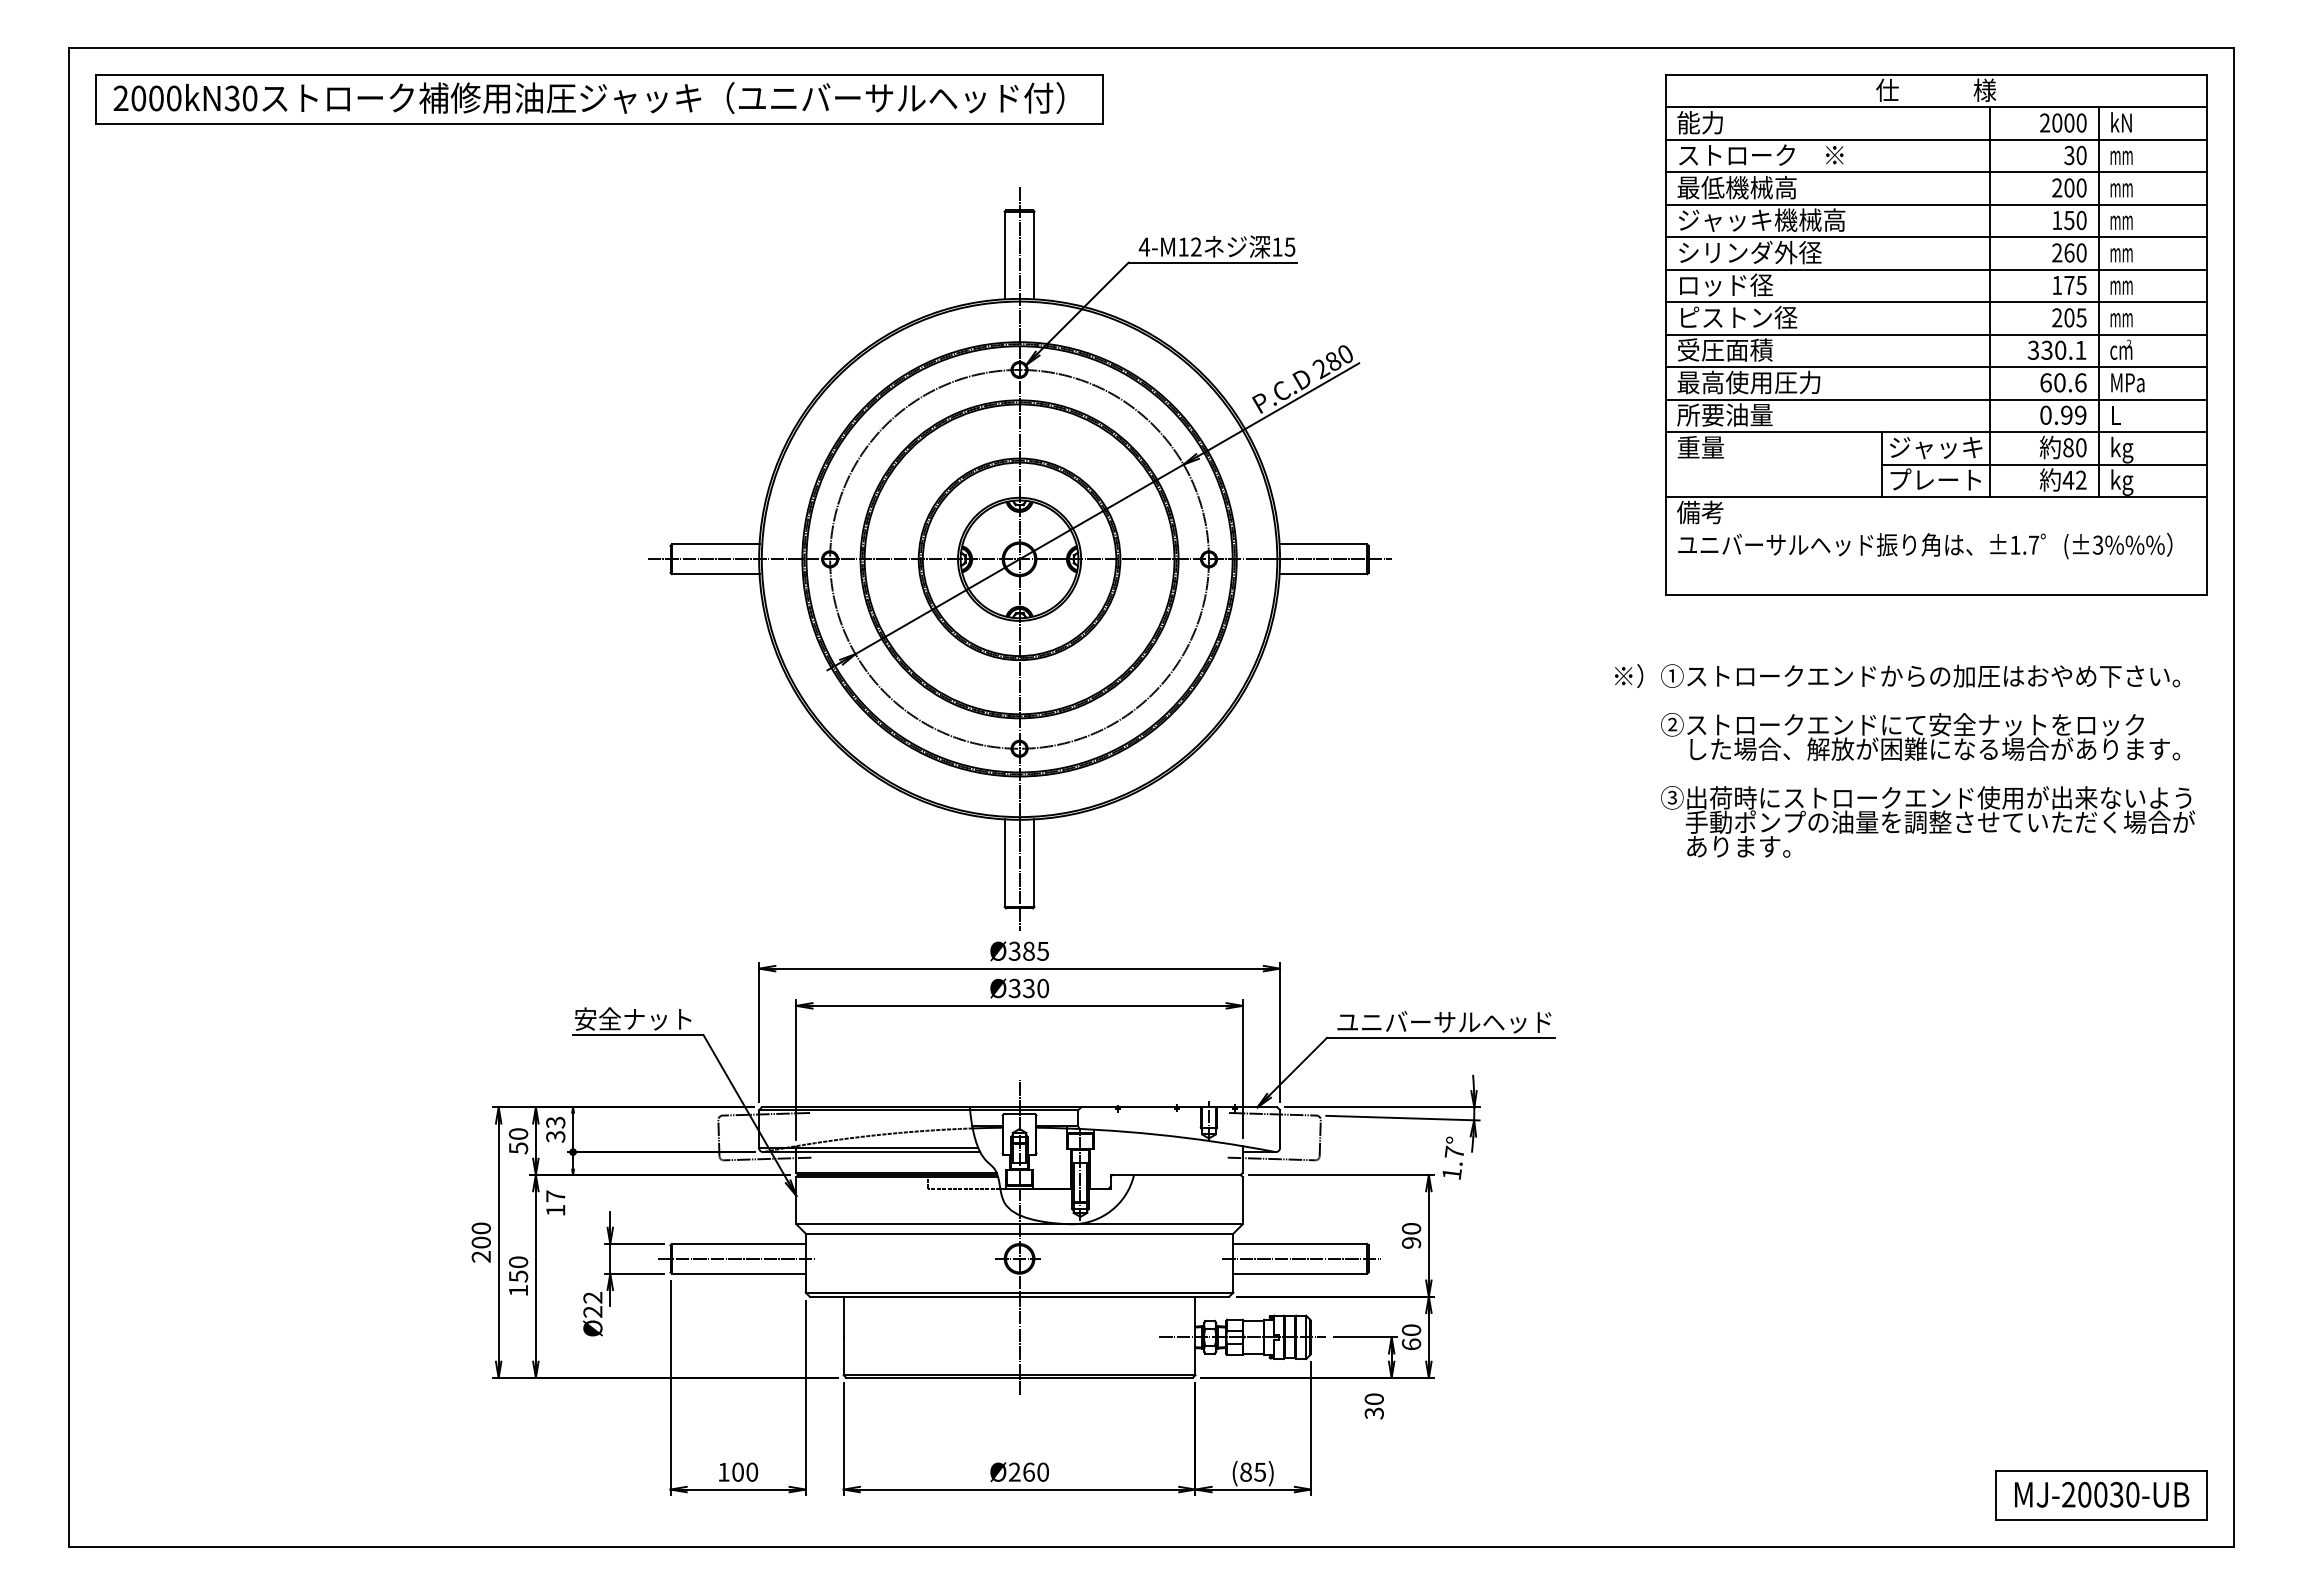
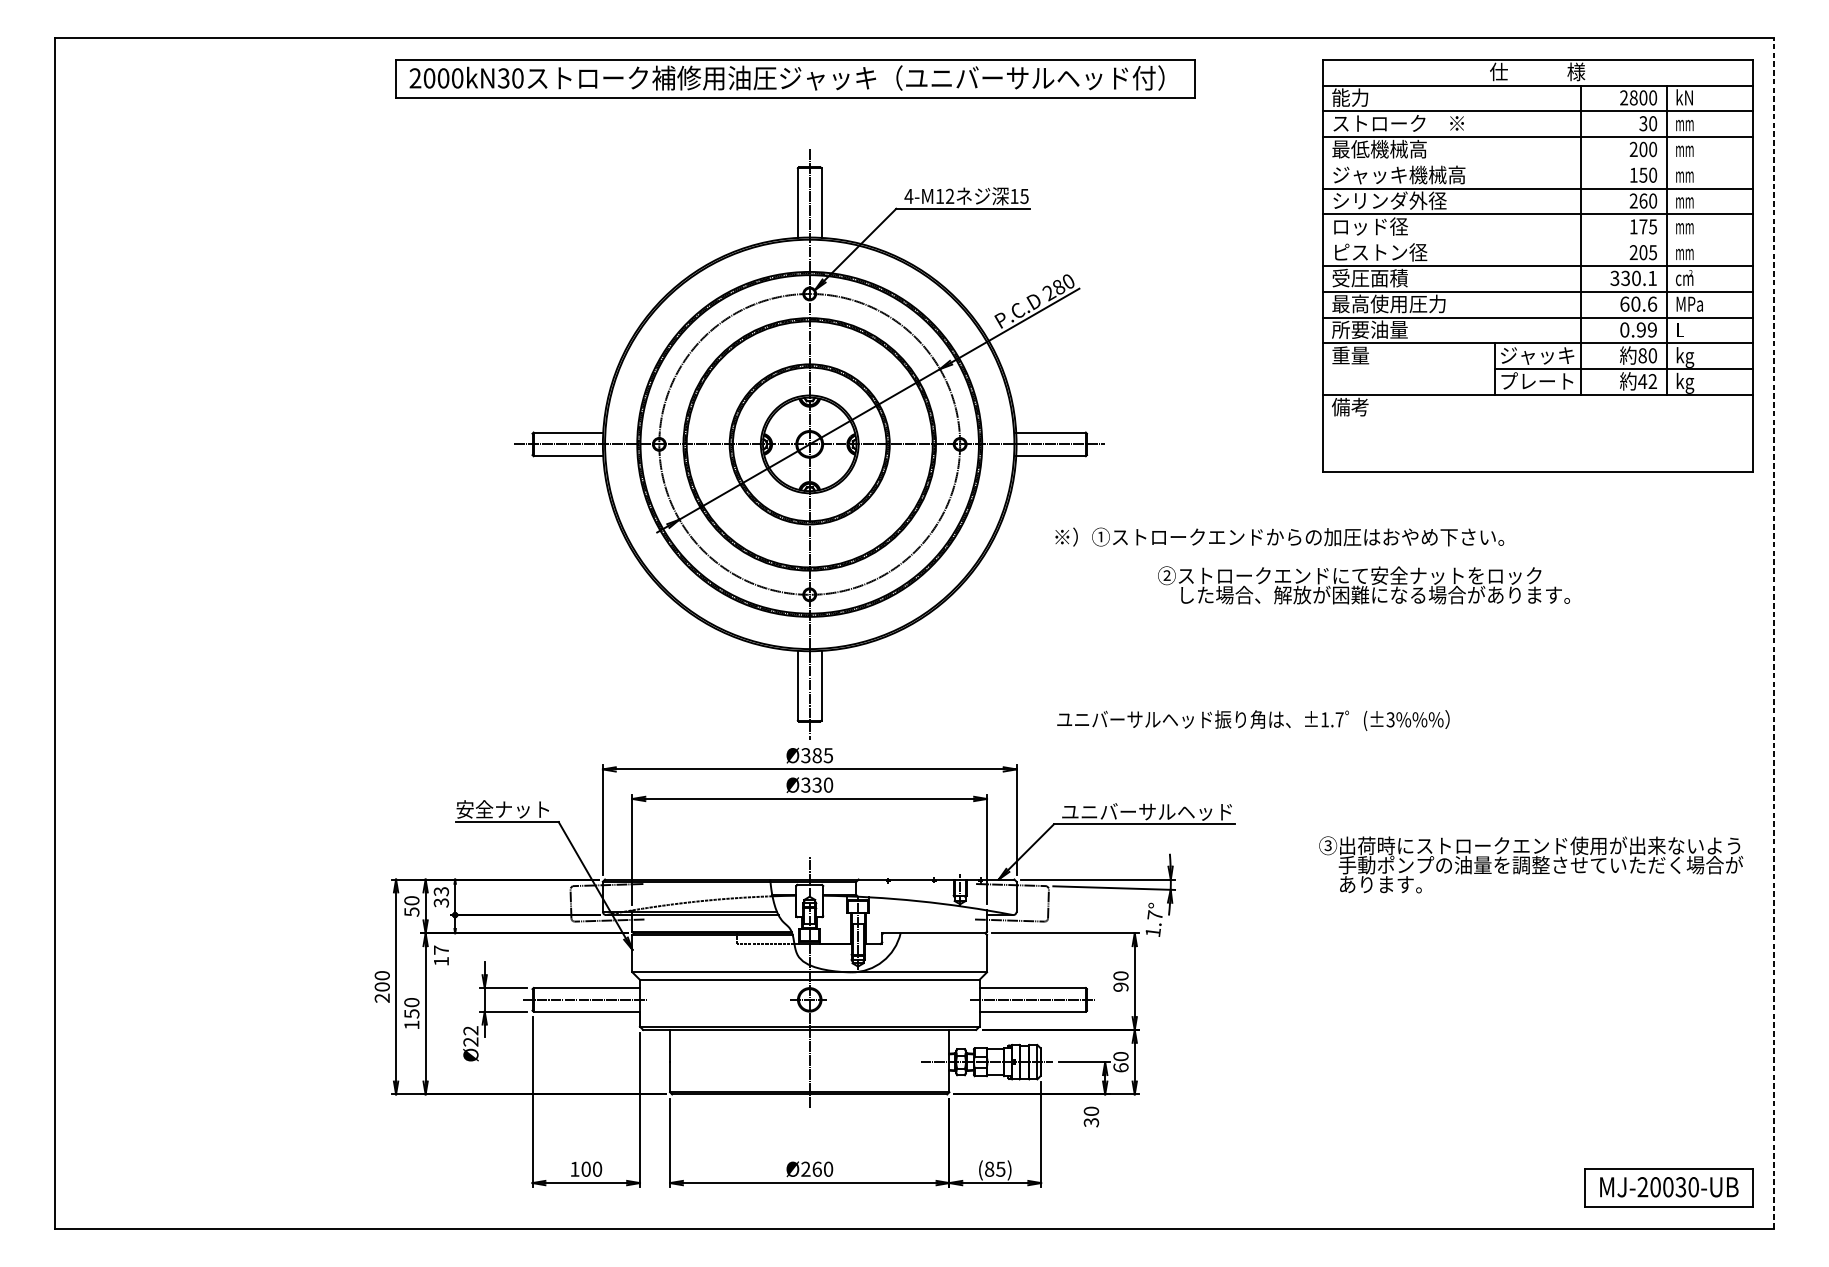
part: (599, 99) -> (795, 79), moved
text: (2057, 123) -> (1633, 98), 2000 -> 2800
line: (1935, 204) -> (1537, 162), removed
line: (1935, 302) -> (1537, 240), removed
text: (1925, 546) -> (1253, 720), moved
text: (1897, 675) -> (1279, 536), moved
text: (1920, 736) -> (1363, 585), moved
line: (2233, 797) -> (1773, 633), solid -> dashed
text: (1928, 821) -> (1531, 864), moved

